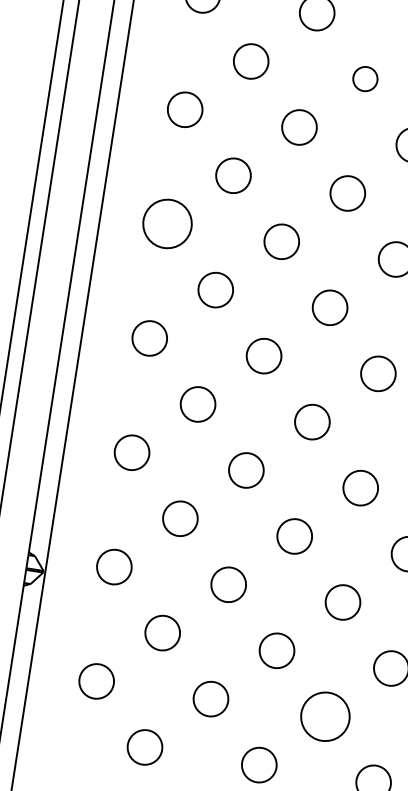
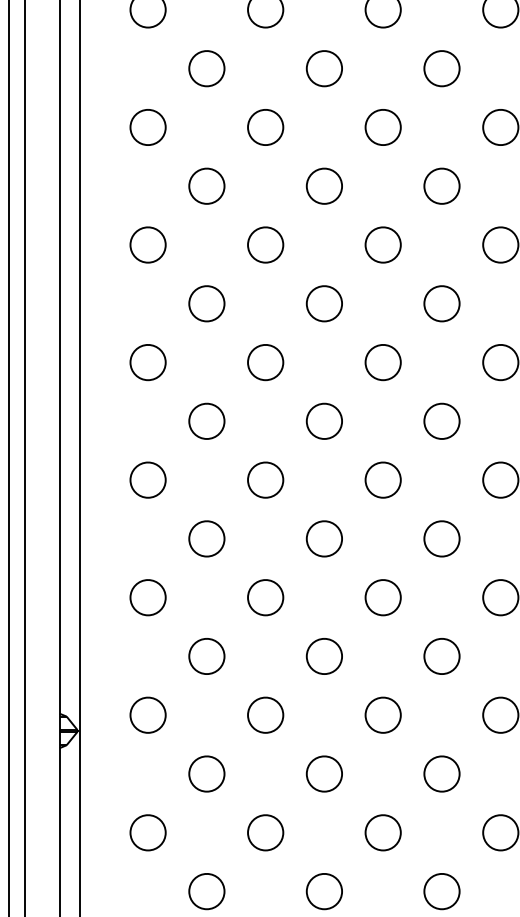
part: (364, 78) -> (323, 185), size x1.43
part: (166, 223) -> (147, 362), size x0.71
part: (324, 716) -> (382, 832), size x0.71

